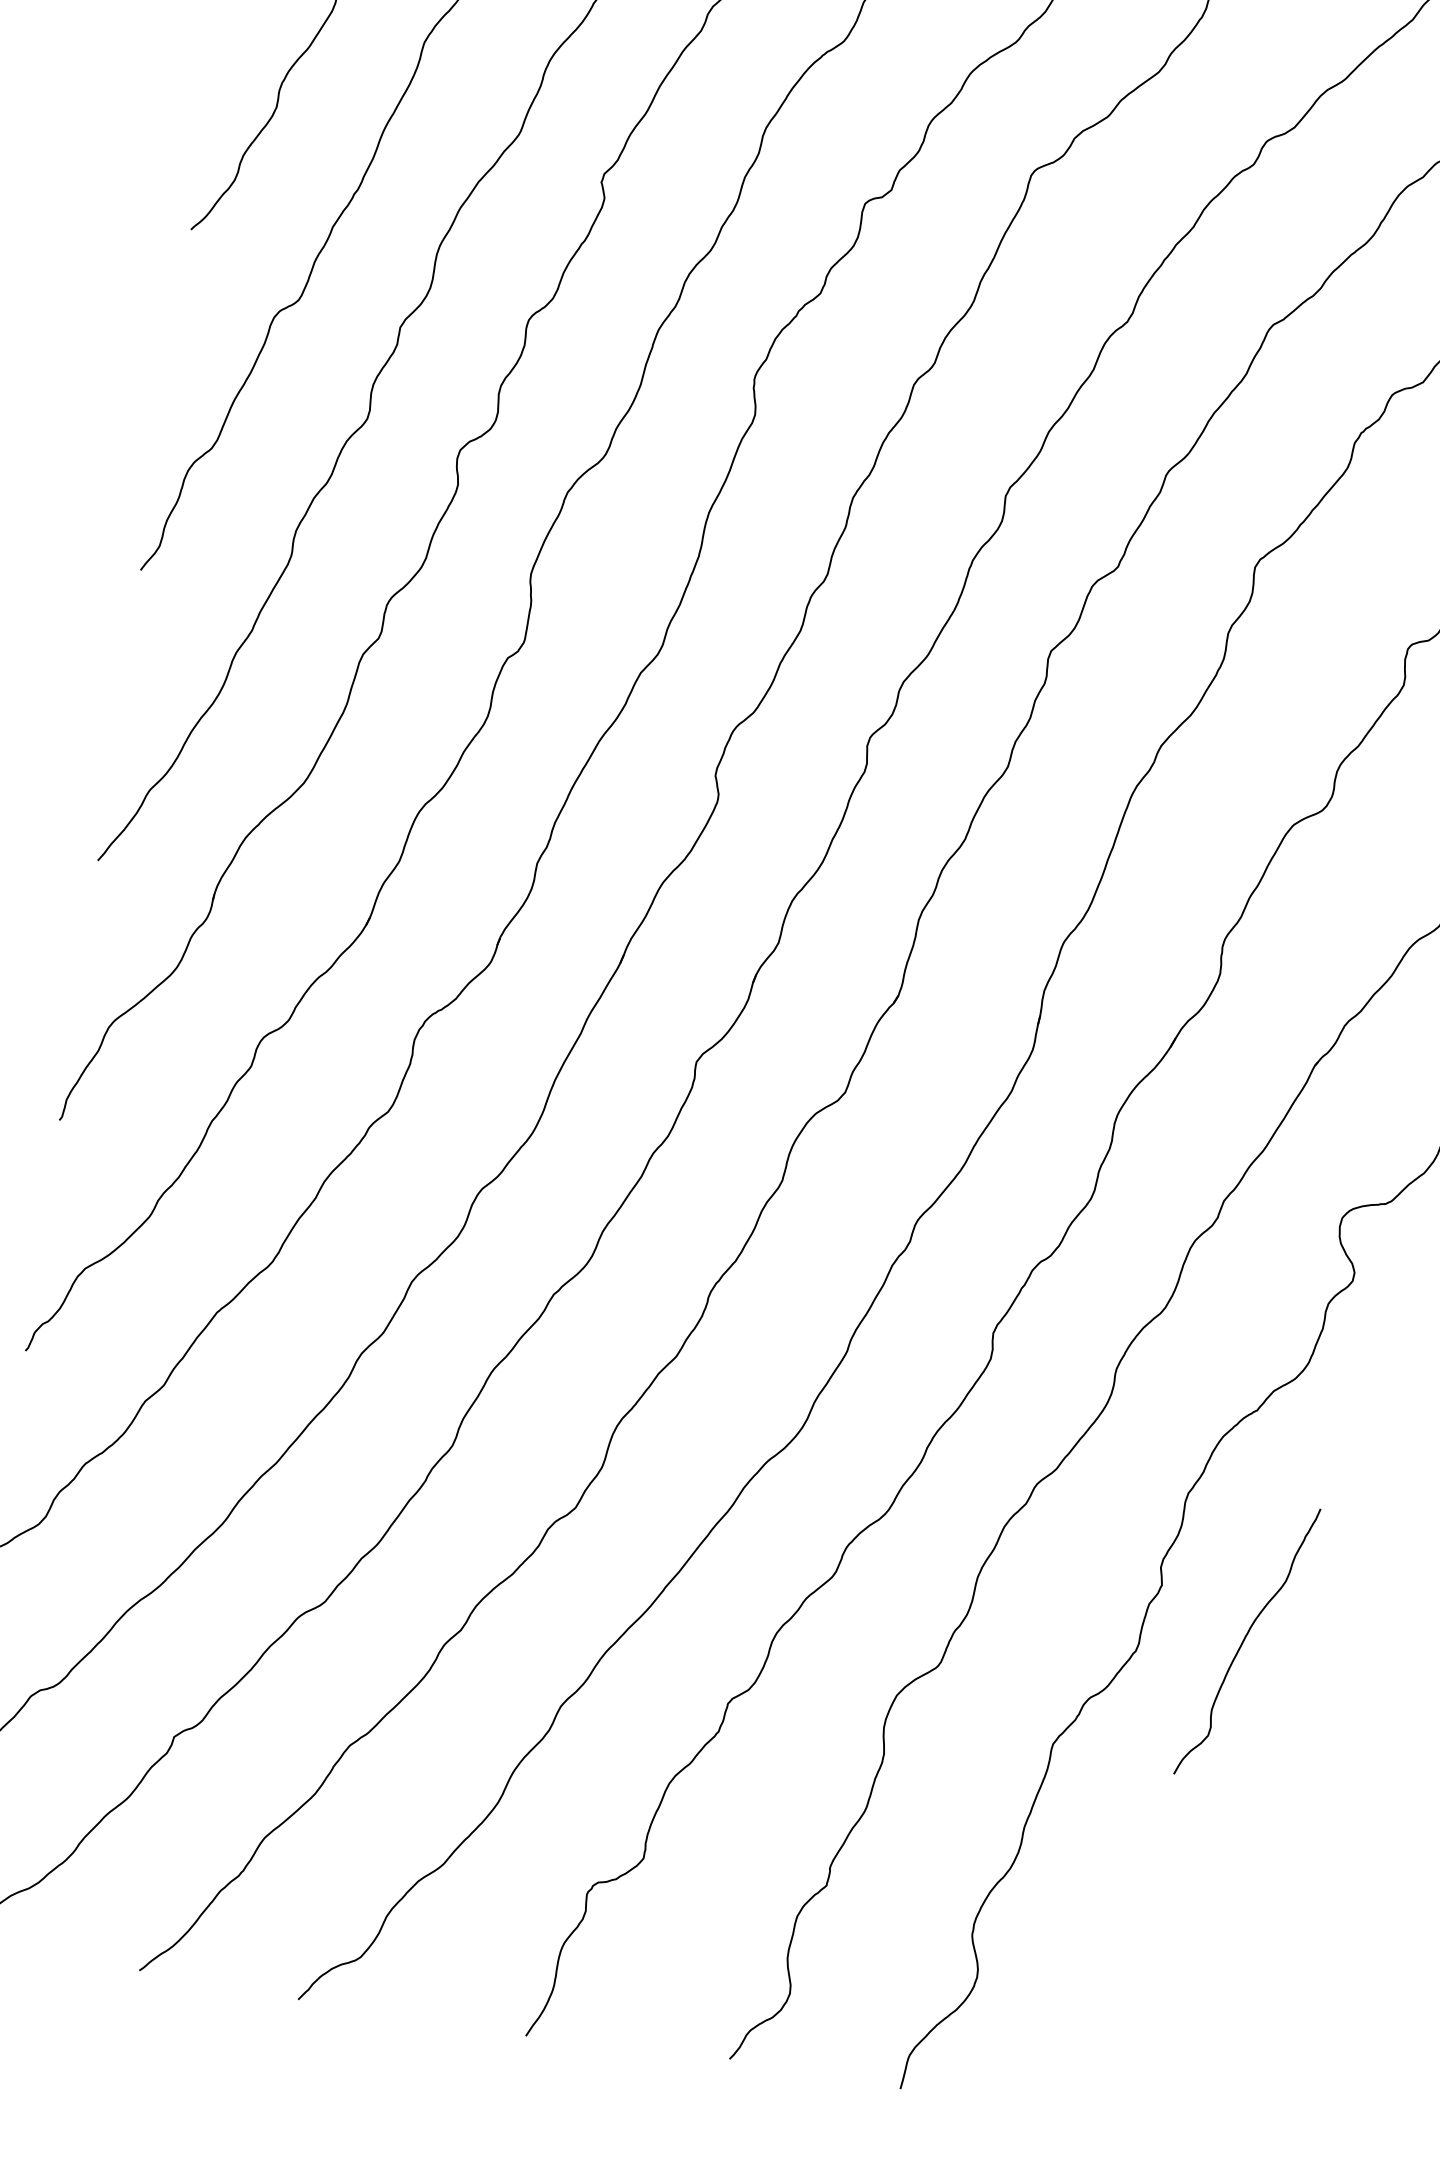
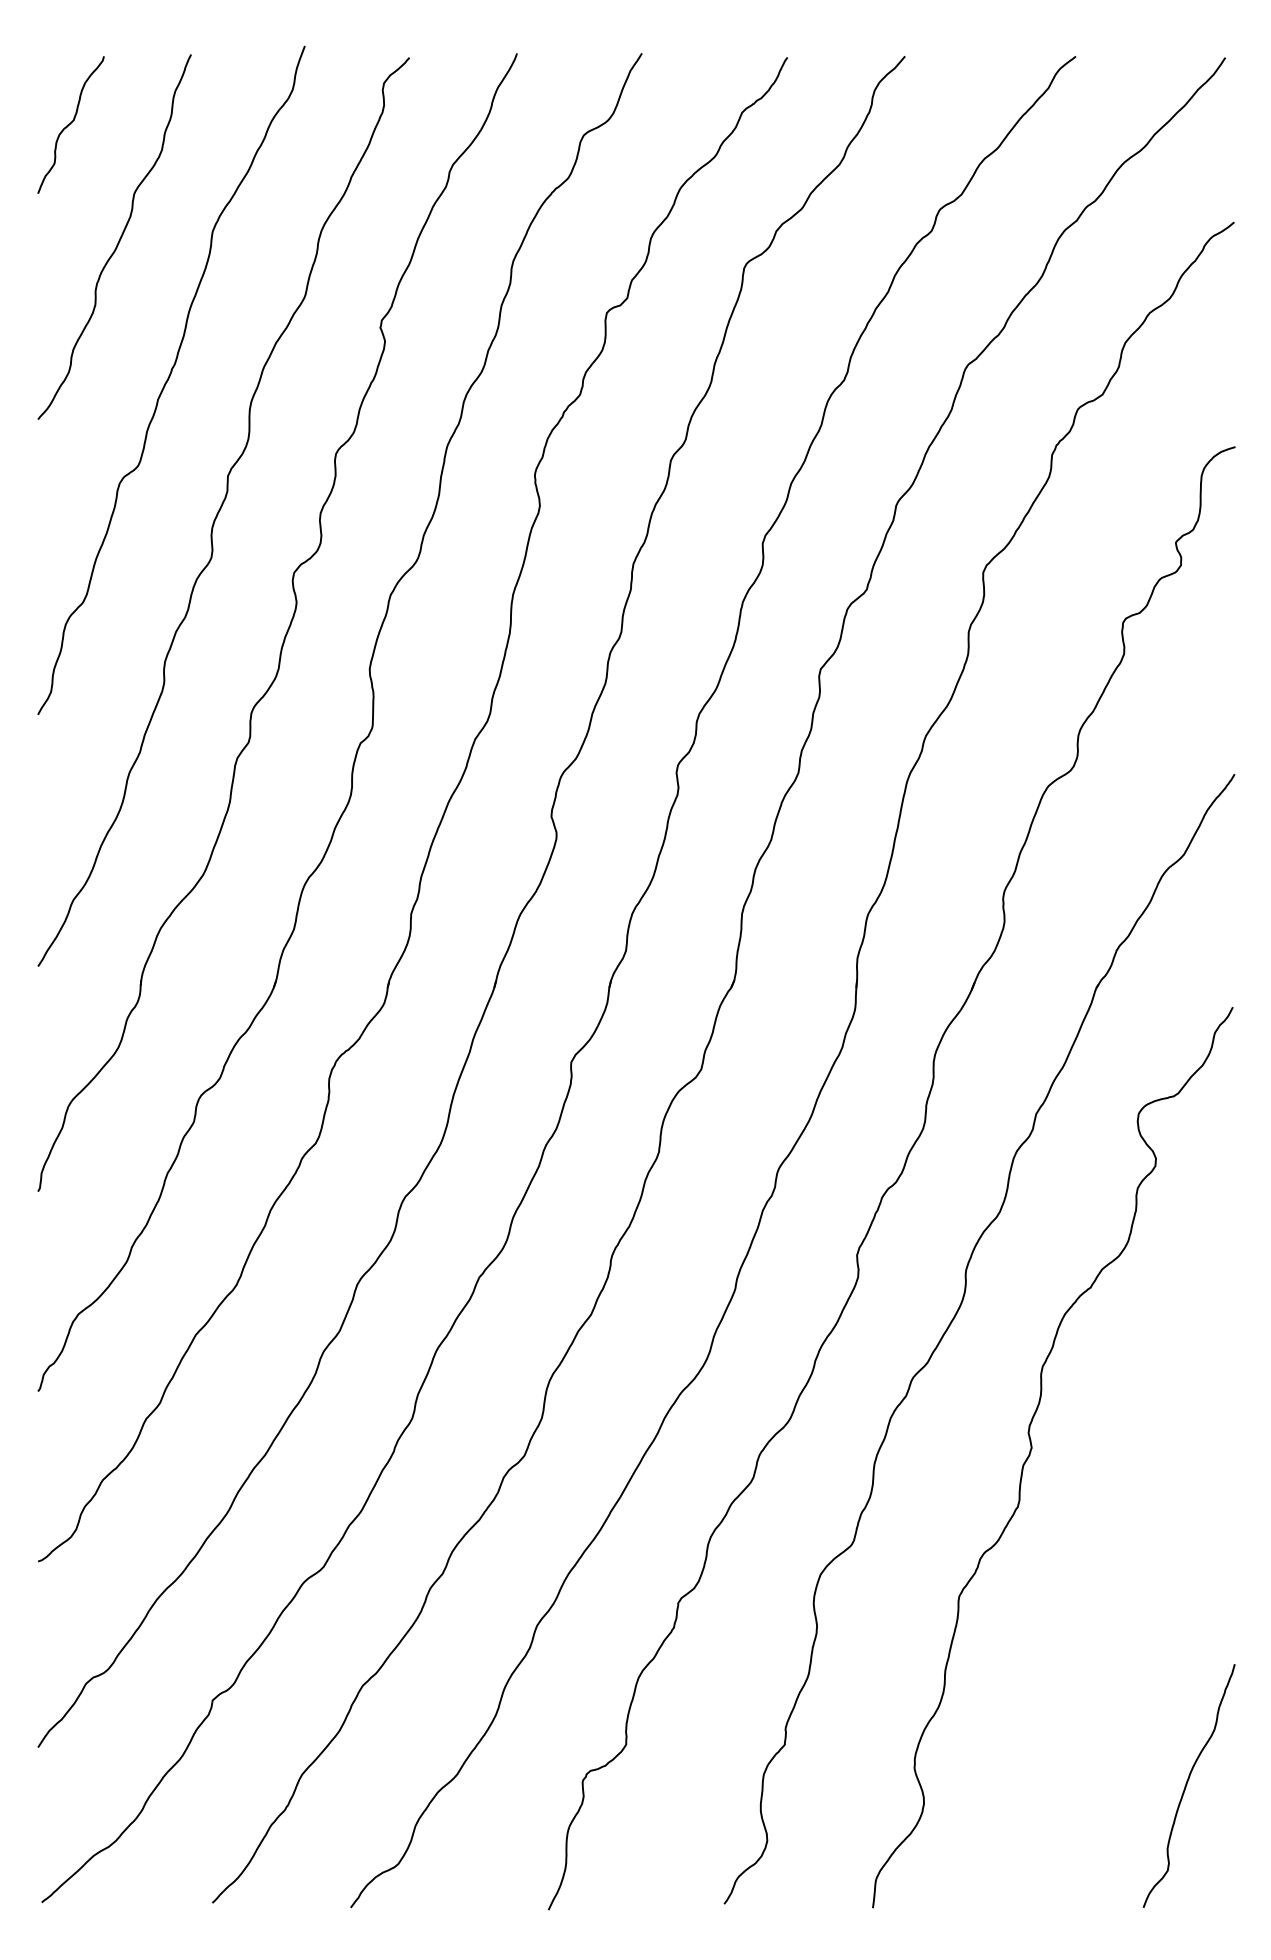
curve: (1245, 1639) -> (1187, 1784), moved

